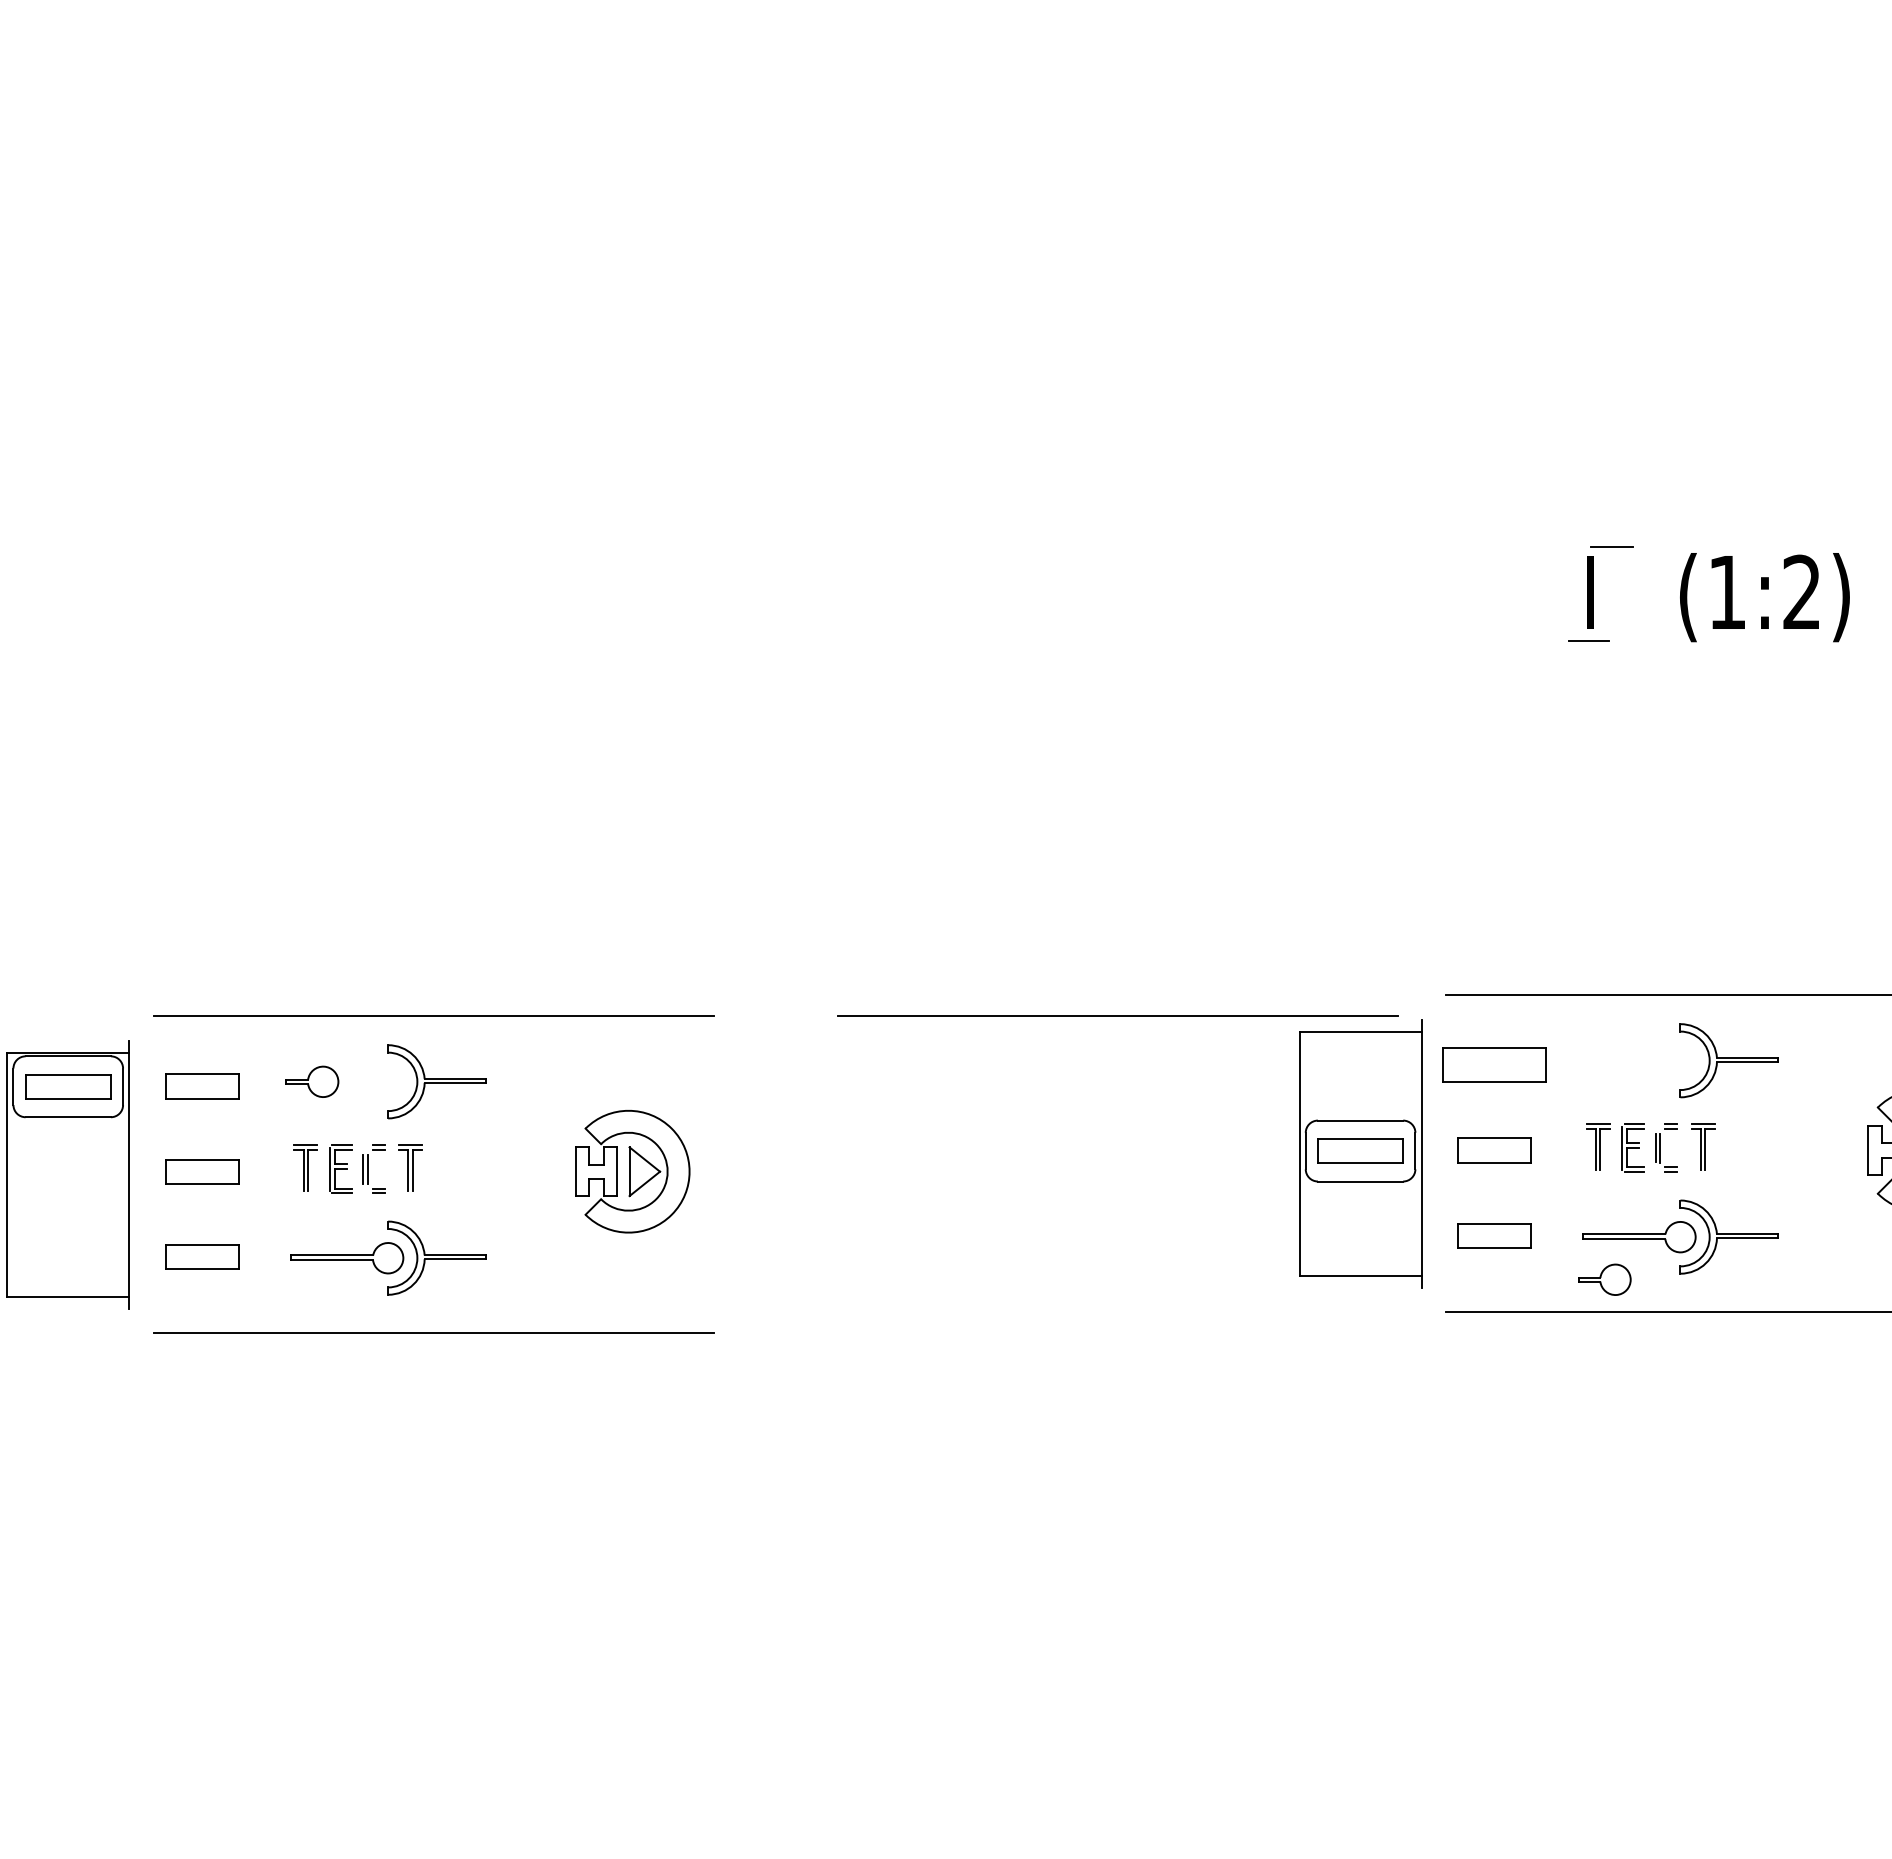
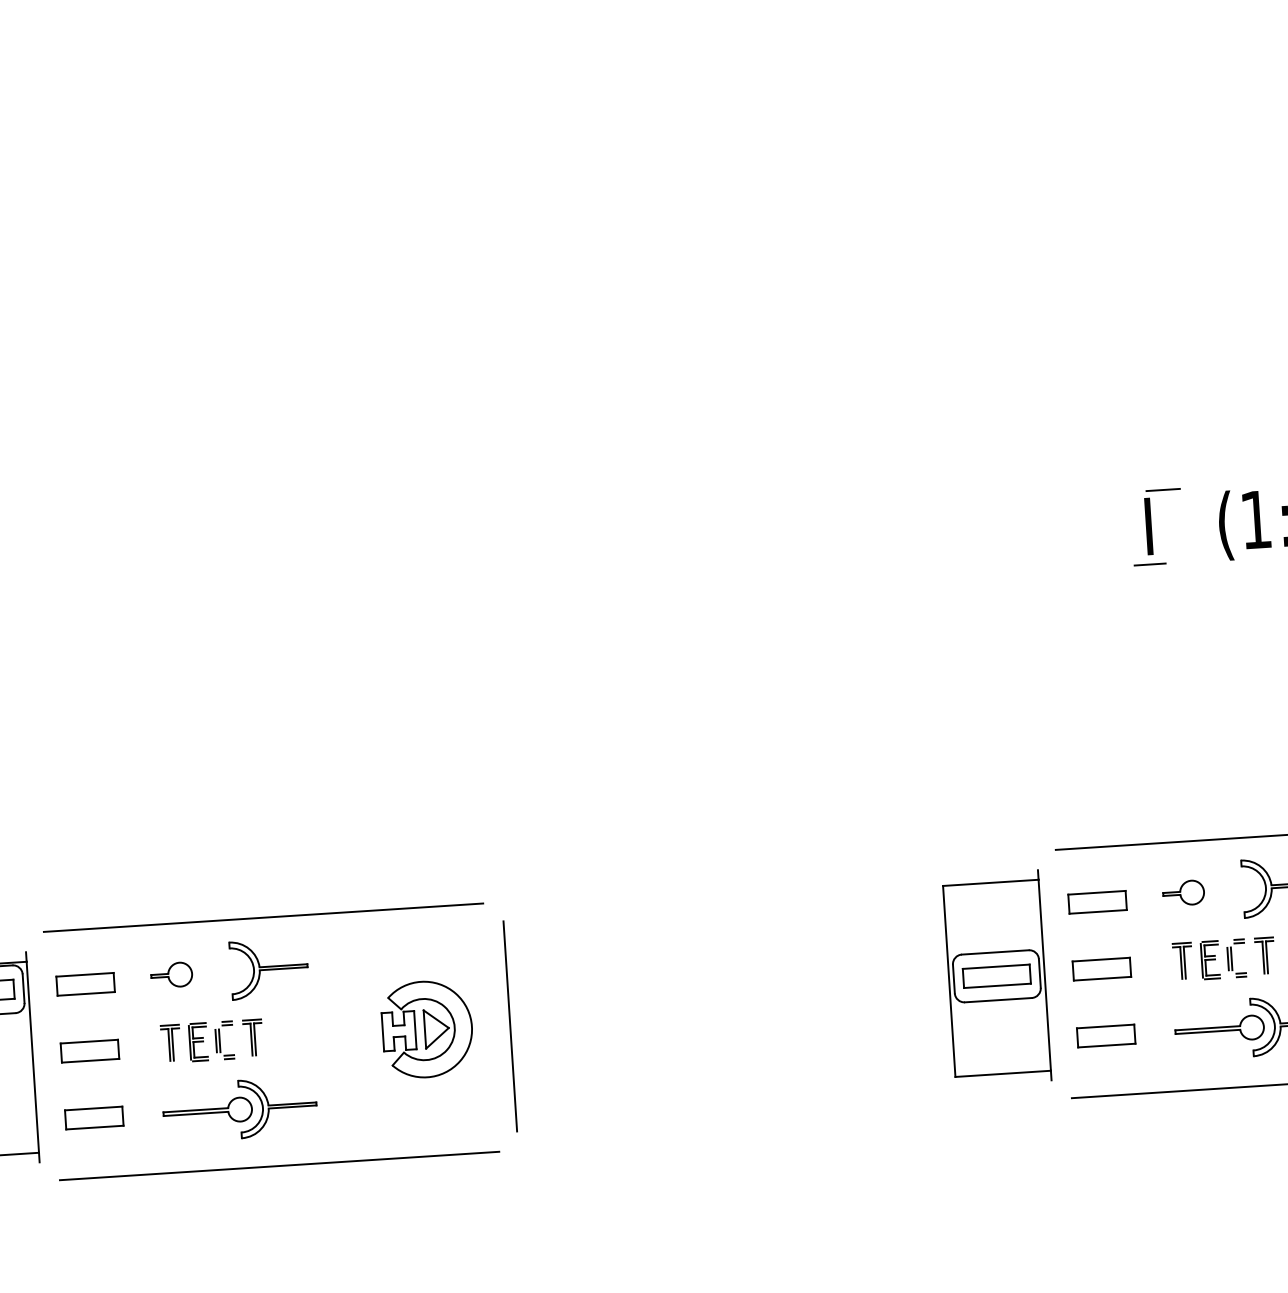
line: (1117, 1015) -> (799, 882), removed
part: (1494, 1065) -> (1097, 902), size x0.71
line: (738, 1174) -> (510, 1026), added
part: (1604, 1279) -> (1183, 892), moved

